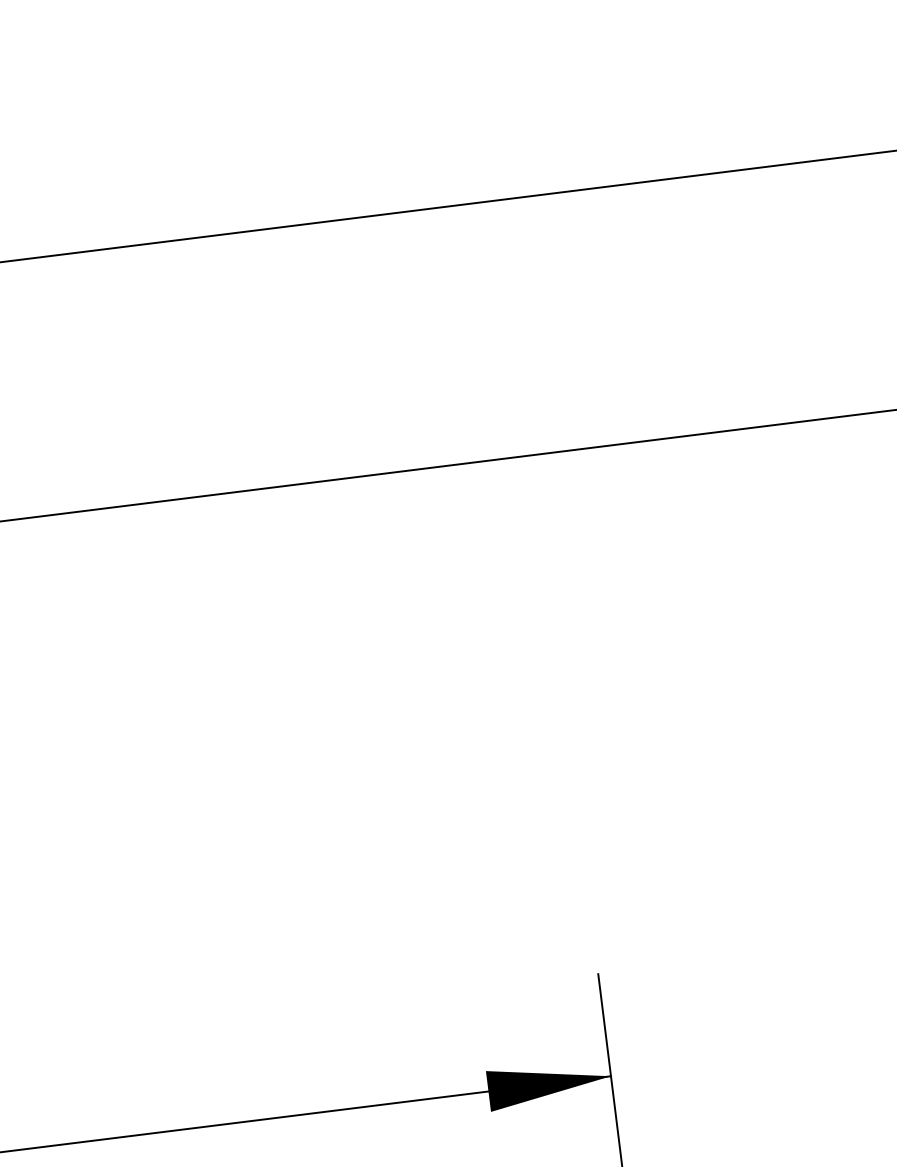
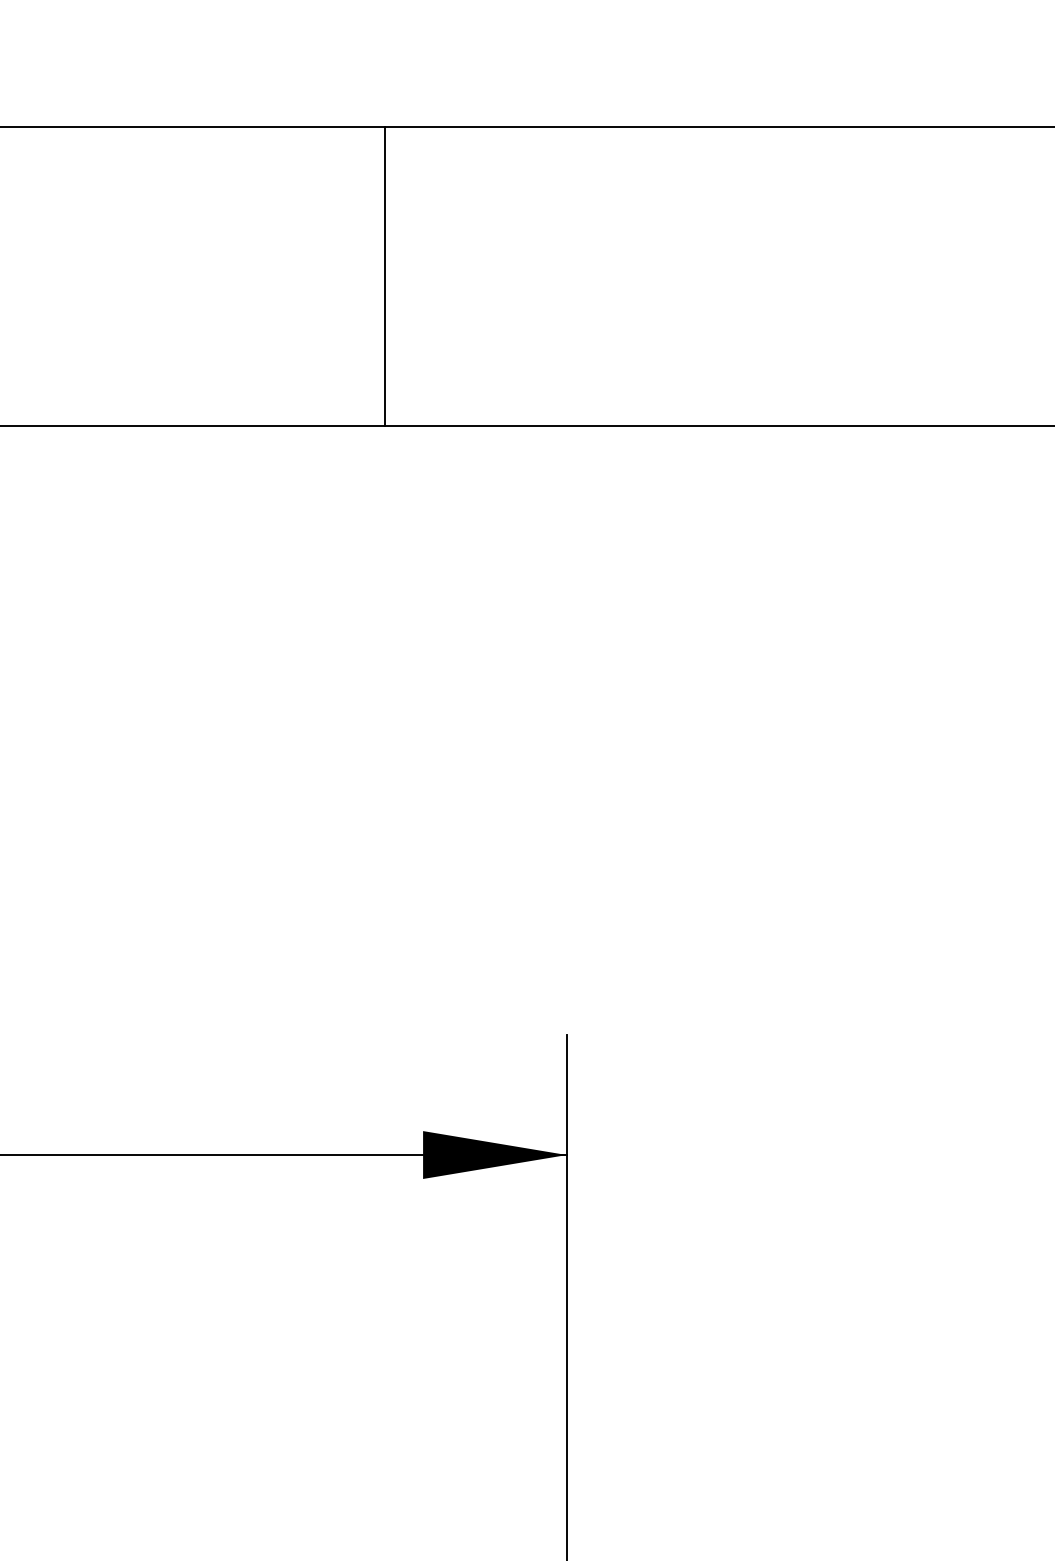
line: (363, 346) -> (385, 276), added

